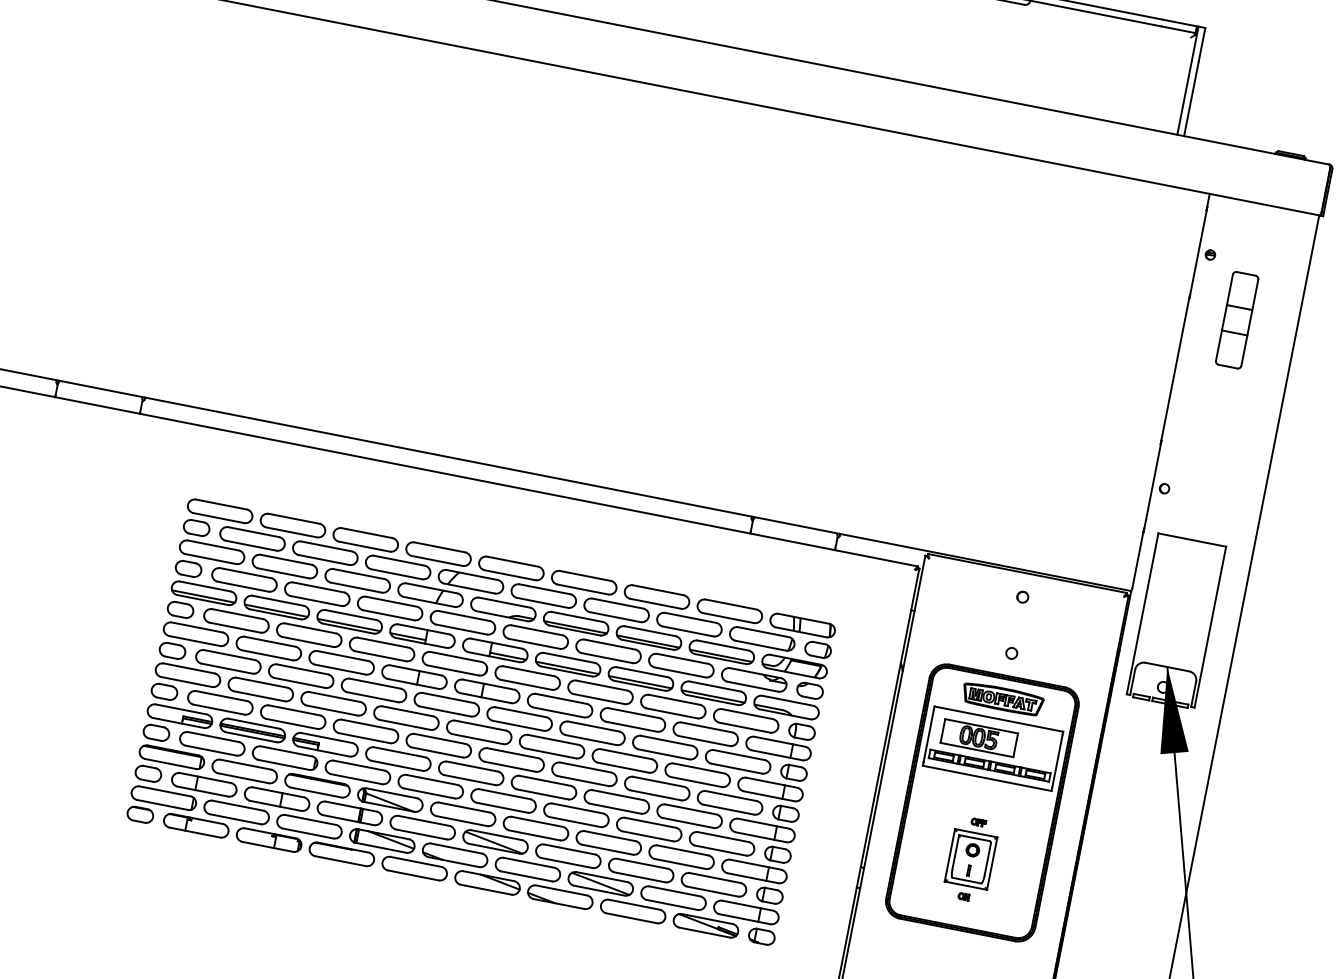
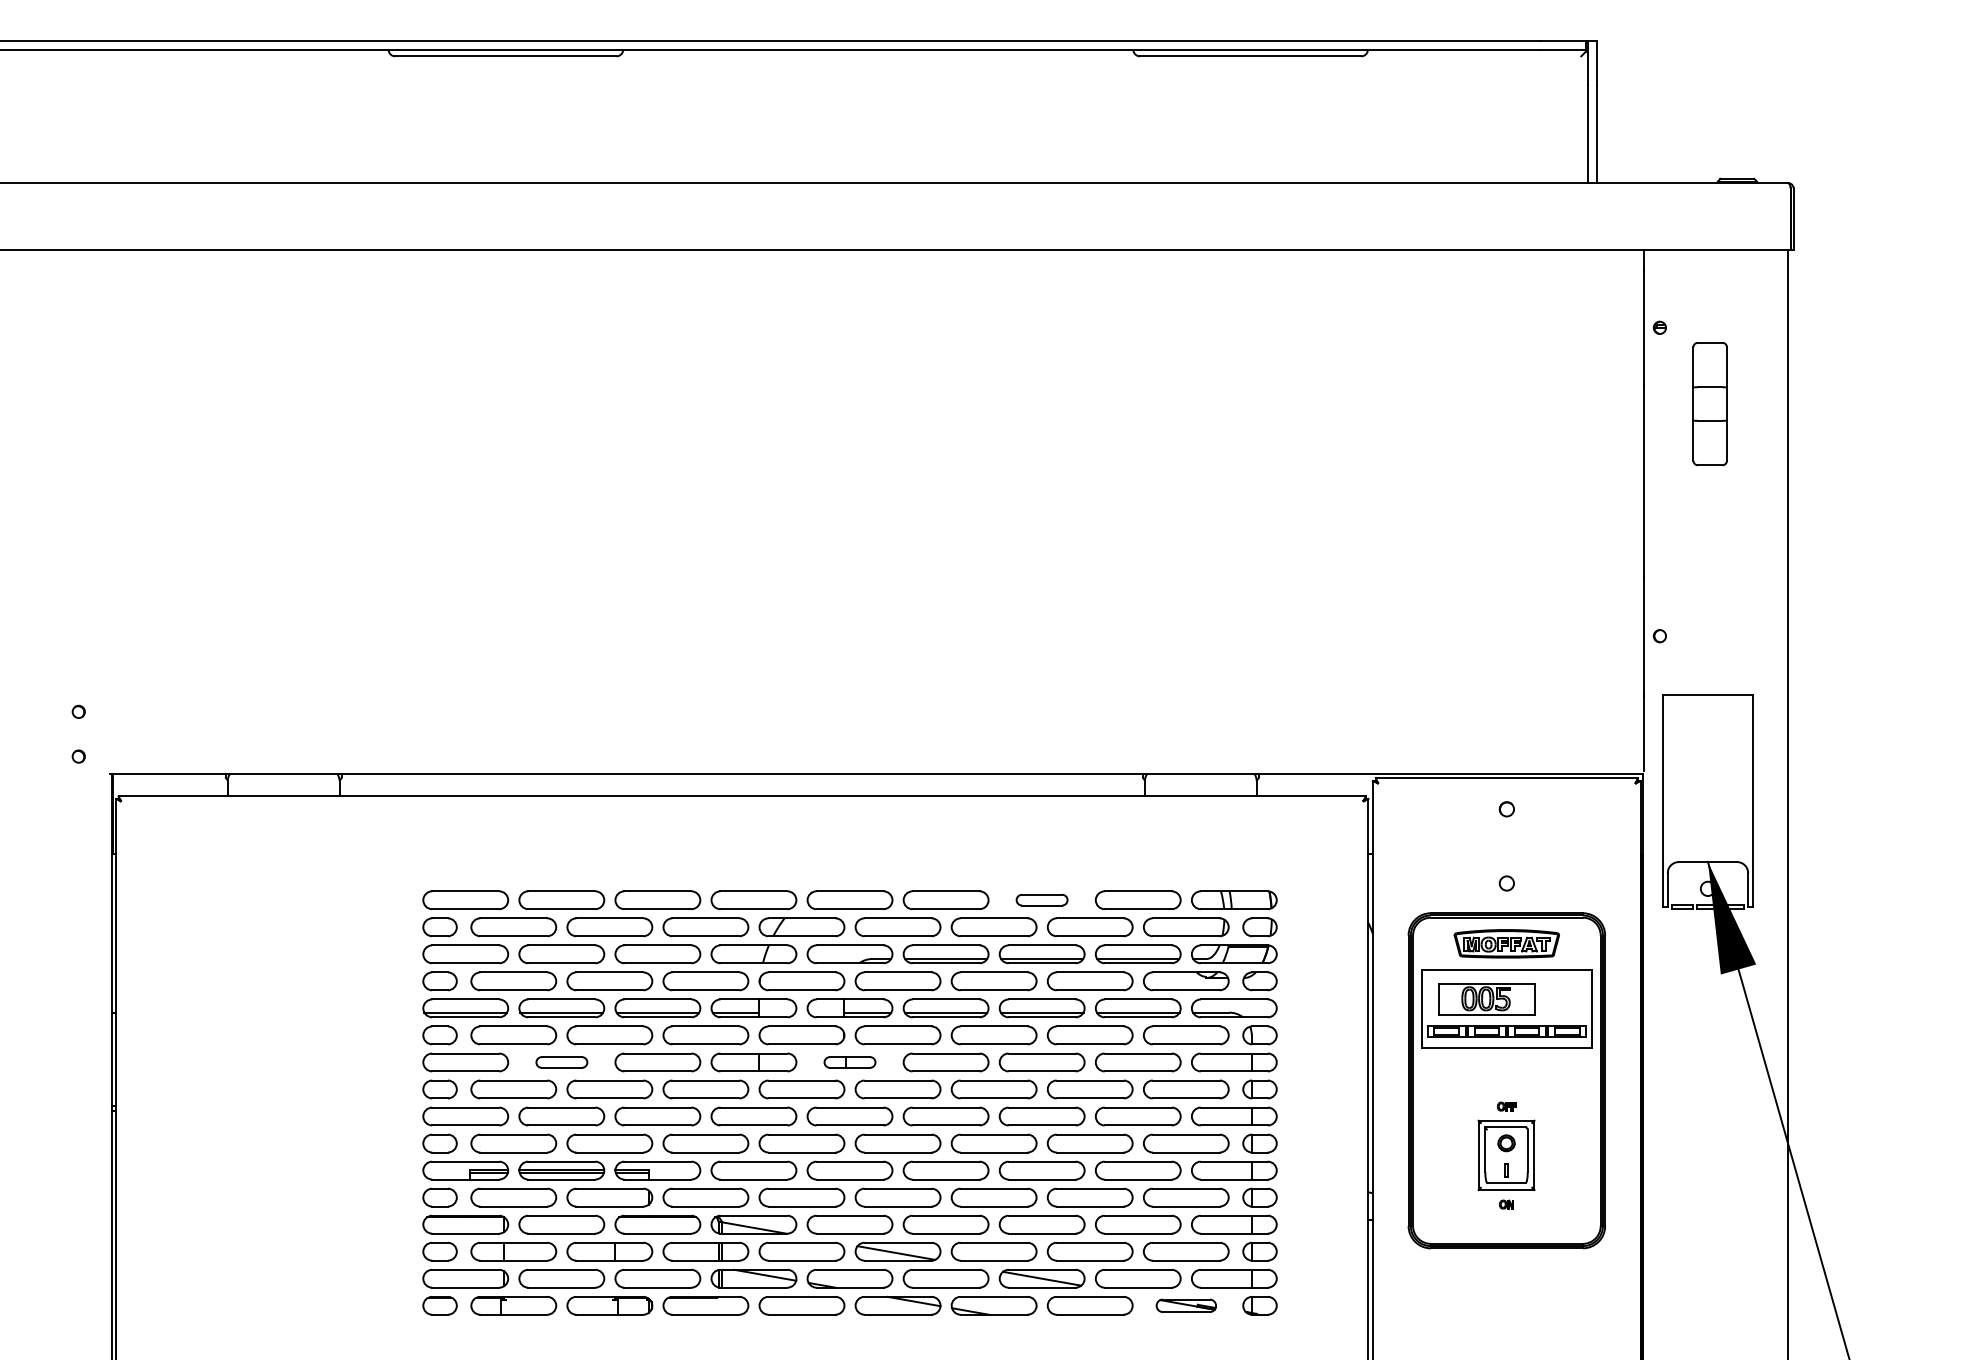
part: (656, 596) -> (1041, 899), size x0.6
part: (268, 648) -> (561, 1062), size x0.6
part: (486, 691) -> (849, 1062), size x0.6
part: (706, 925) -> (1186, 1305), size x0.7

